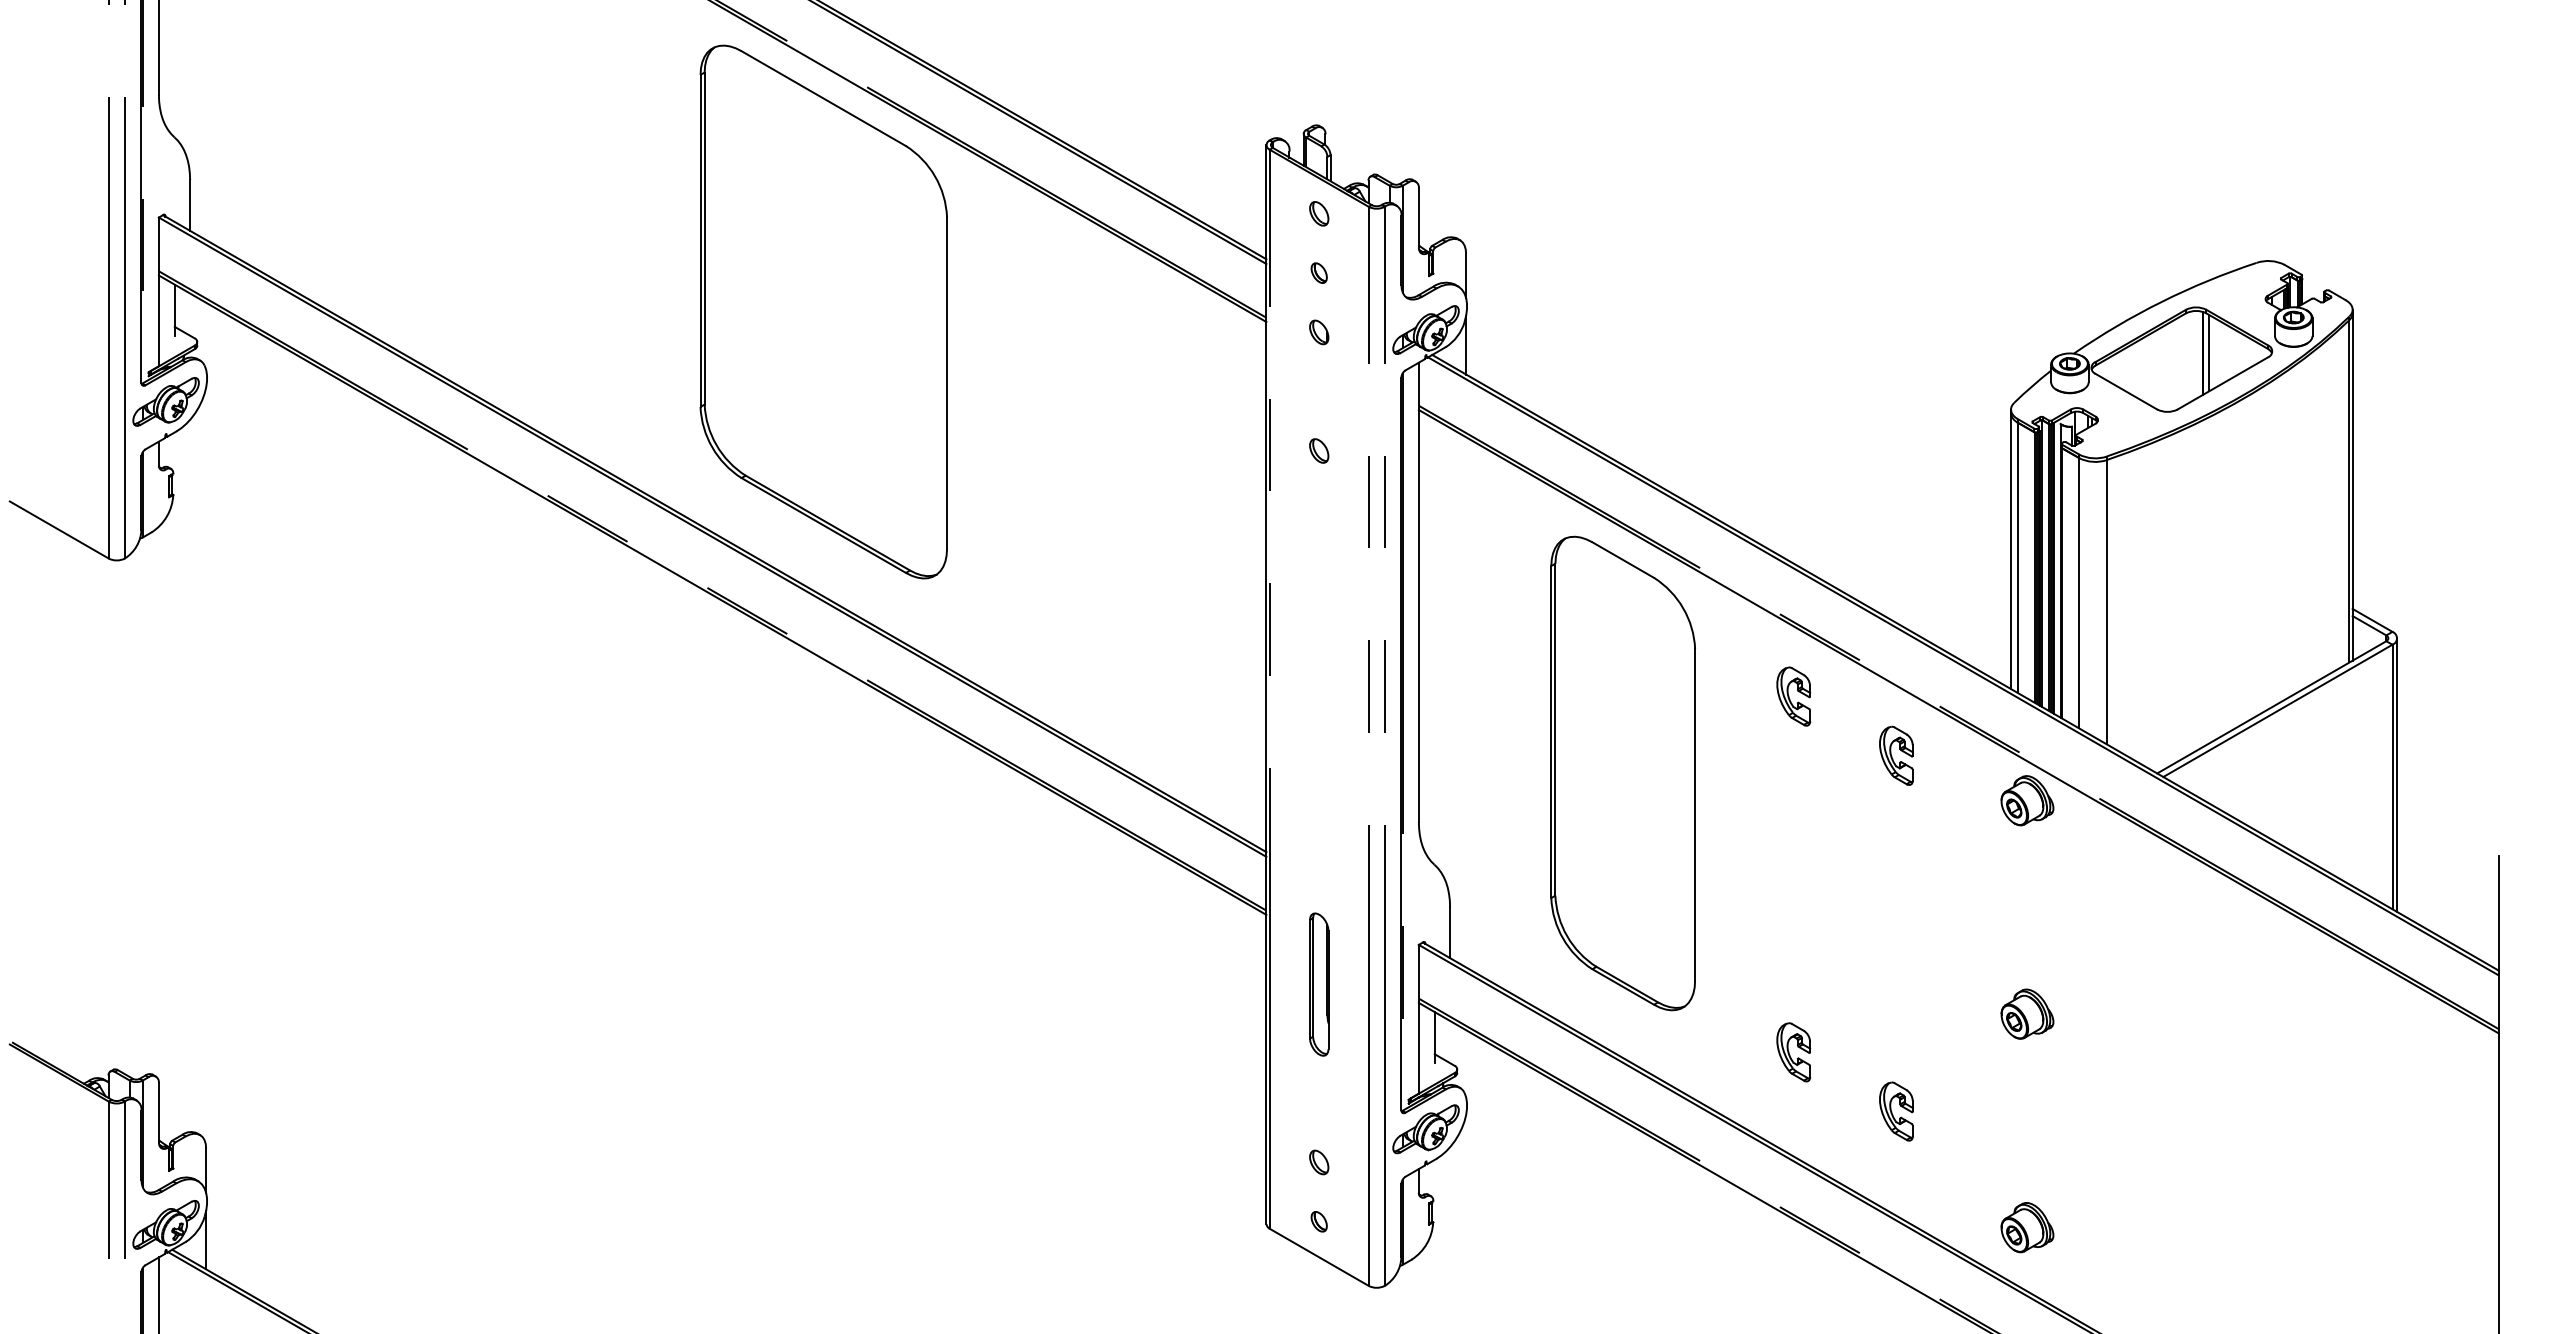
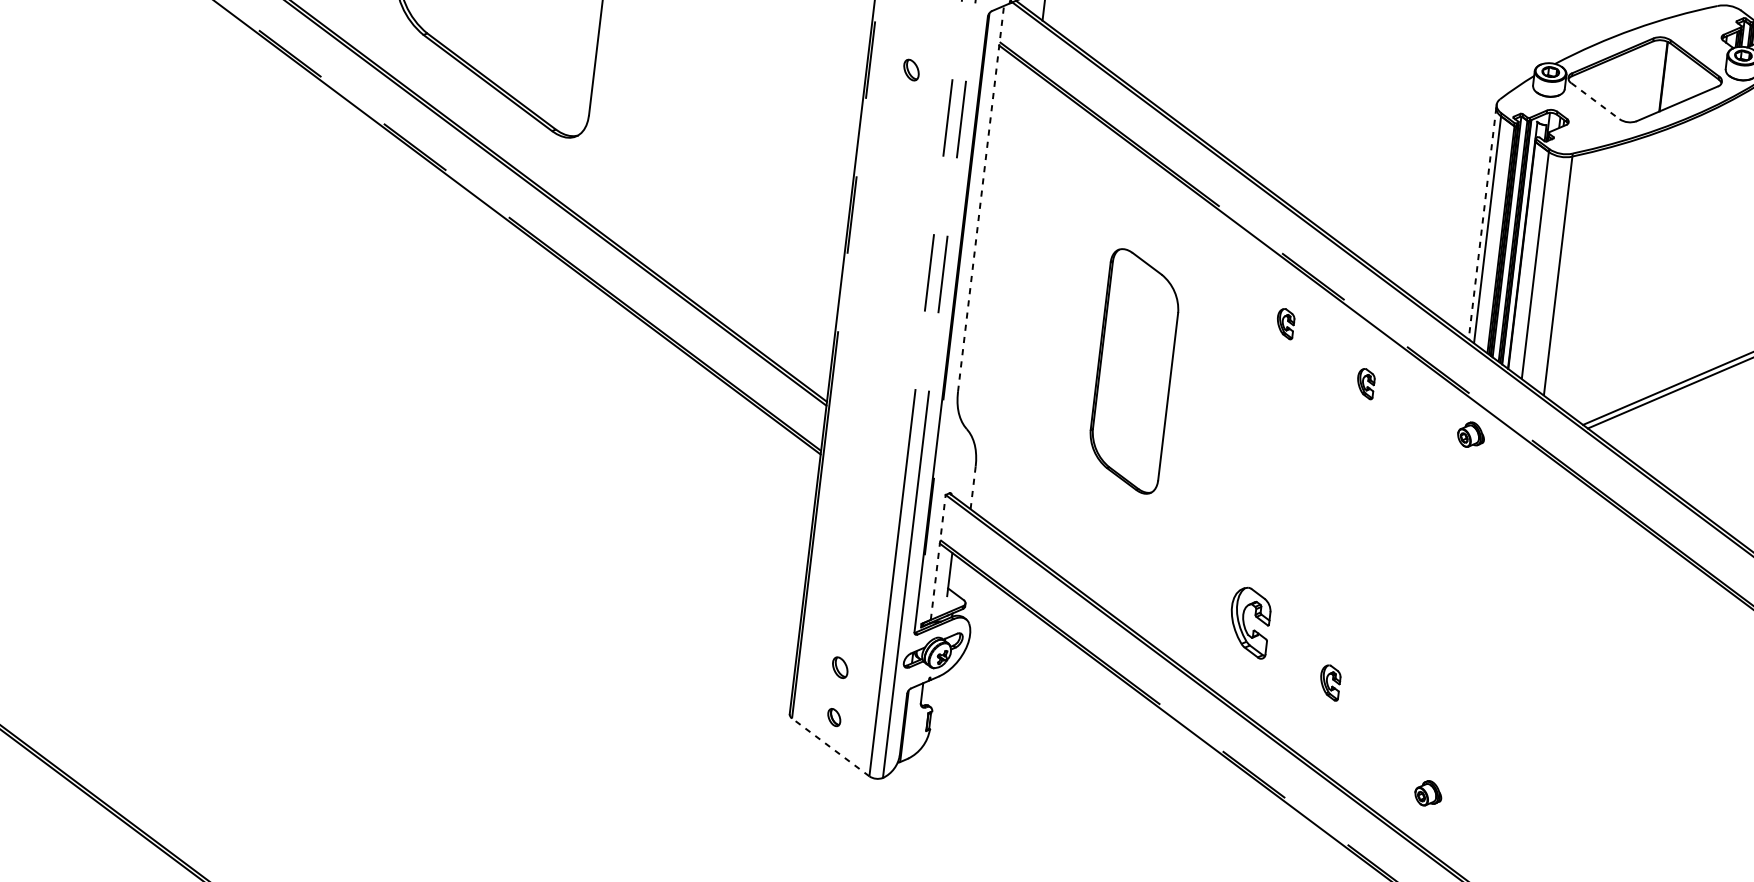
line: (2208, 352) -> (1668, 76), removed
line: (2126, 391) -> (1595, 101), solid -> dashed
line: (2011, 551) -> (1482, 223), solid -> dashed
line: (1418, 592) -> (980, 198), solid -> dashed
part: (1793, 696) -> (1285, 323), size x0.6
part: (1896, 755) -> (1365, 383), size x0.6
part: (1622, 773) -> (1133, 371), size x0.6
part: (2027, 800) -> (1471, 434), size x0.6
line: (1450, 932) -> (973, 487), solid -> dashed
part: (1319, 984) -> (858, 518), removed
part: (2027, 1013) -> (1450, 613), removed
line: (1418, 1018) -> (938, 556), solid -> dashed
part: (1793, 1052) -> (1249, 622), size x1.4
part: (1896, 1111) -> (1330, 682), size x0.7
part: (2027, 1227) -> (1428, 793), size x0.6
line: (1318, 1257) -> (830, 747), solid -> dashed

